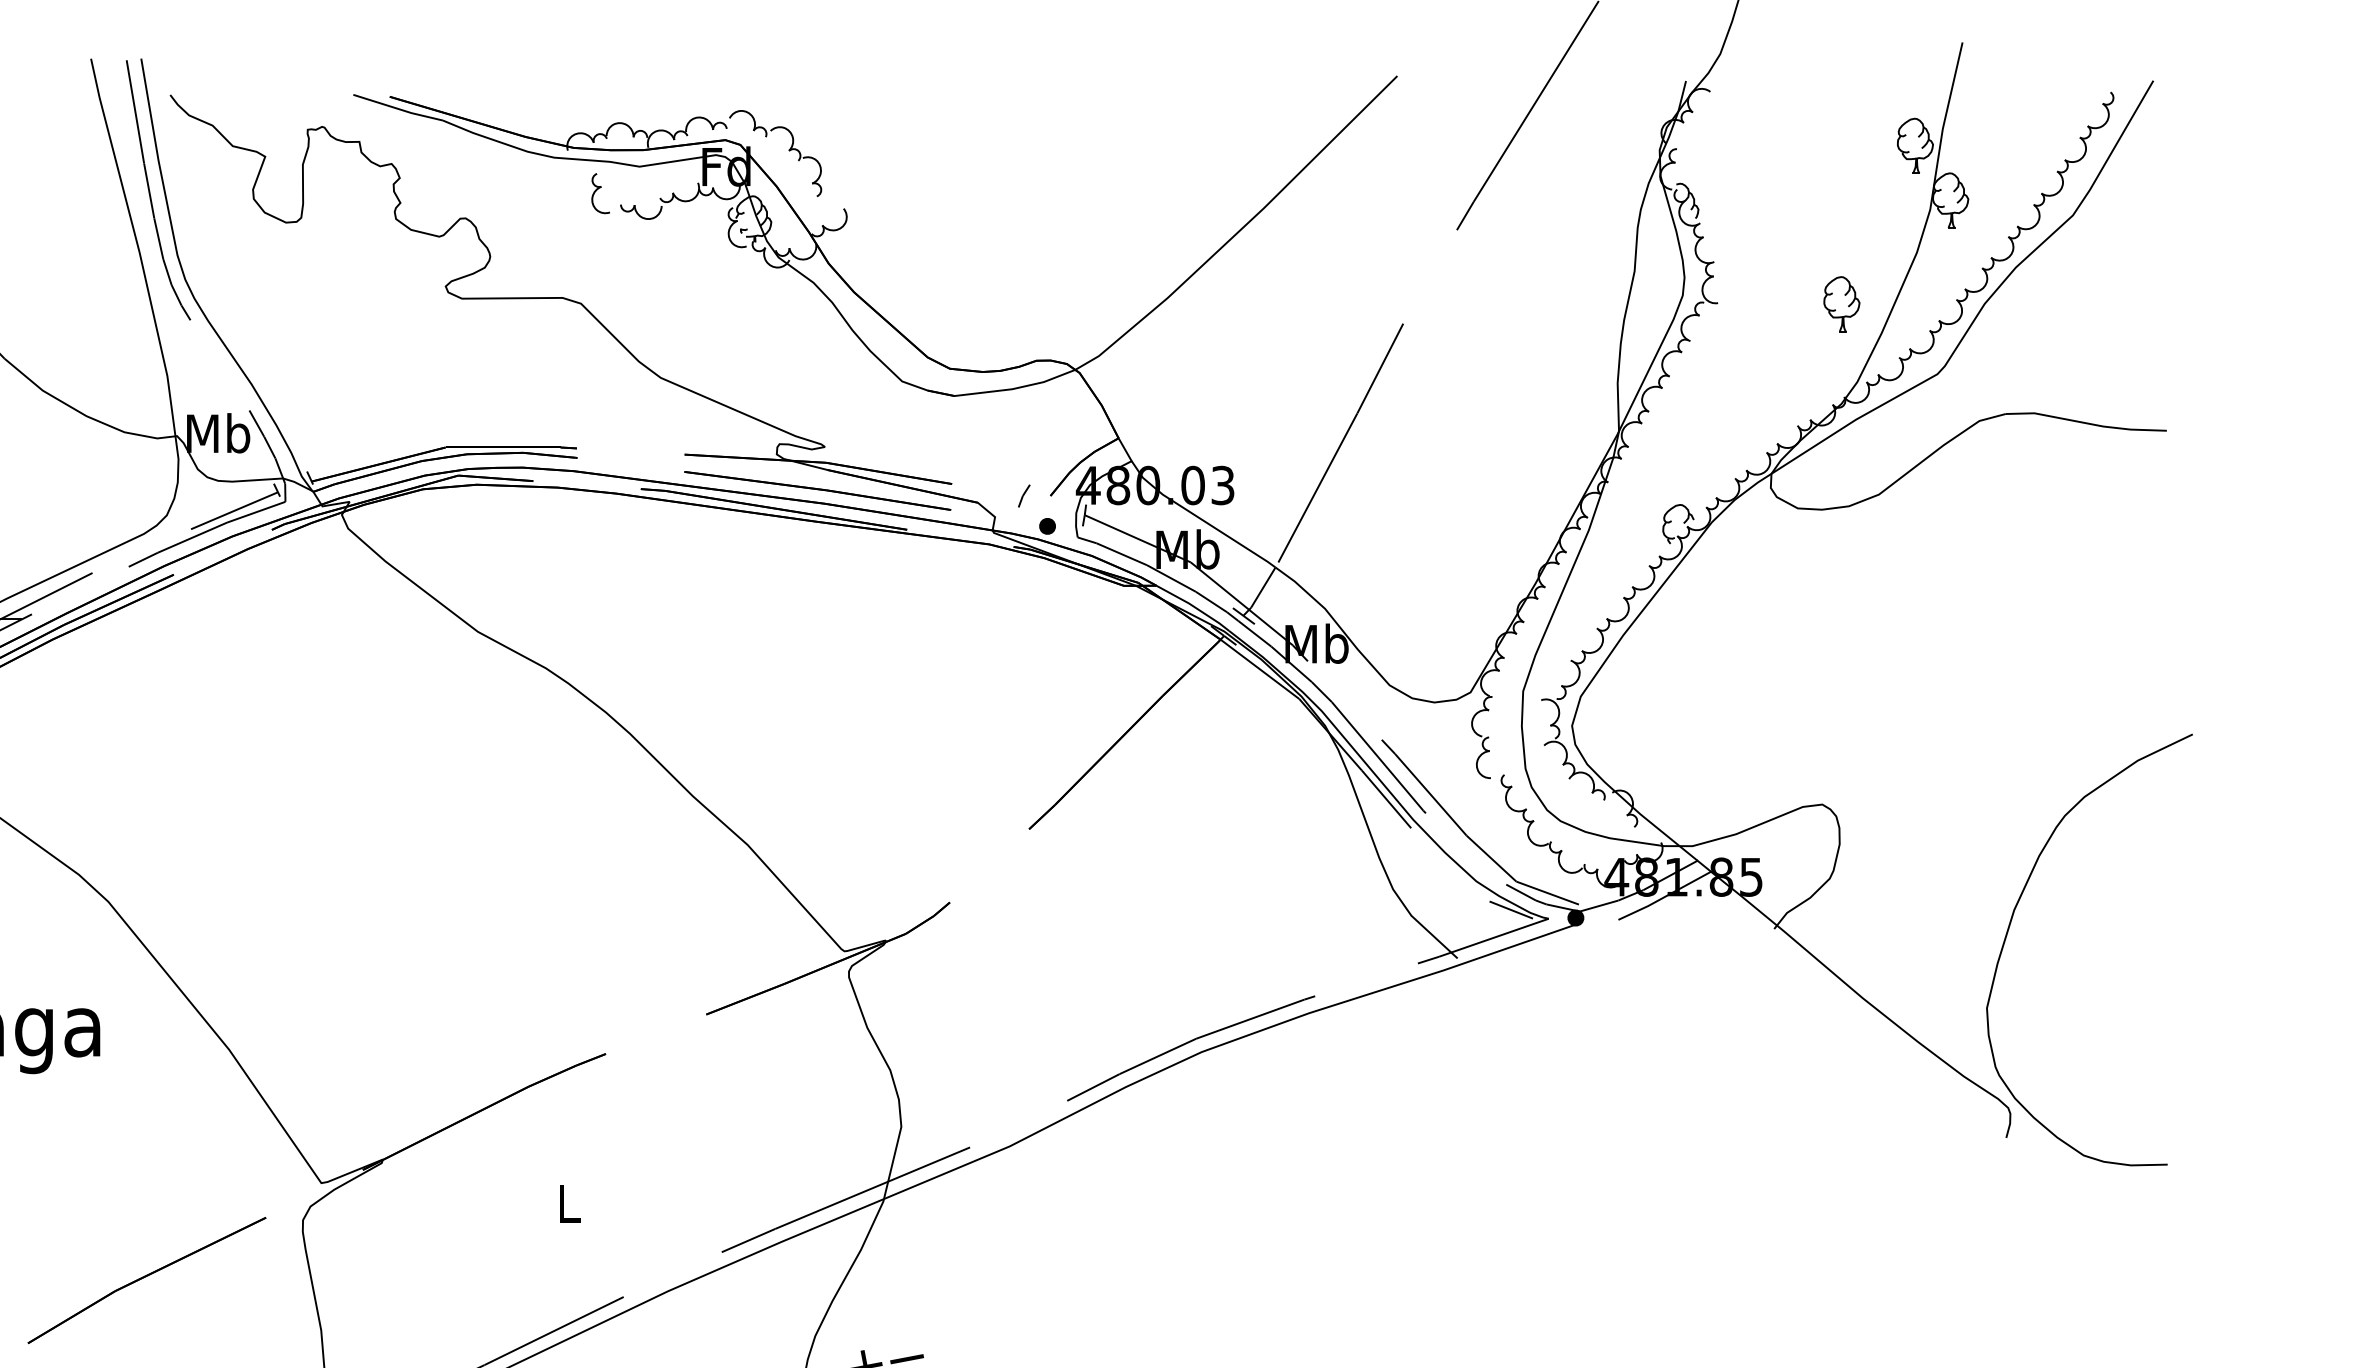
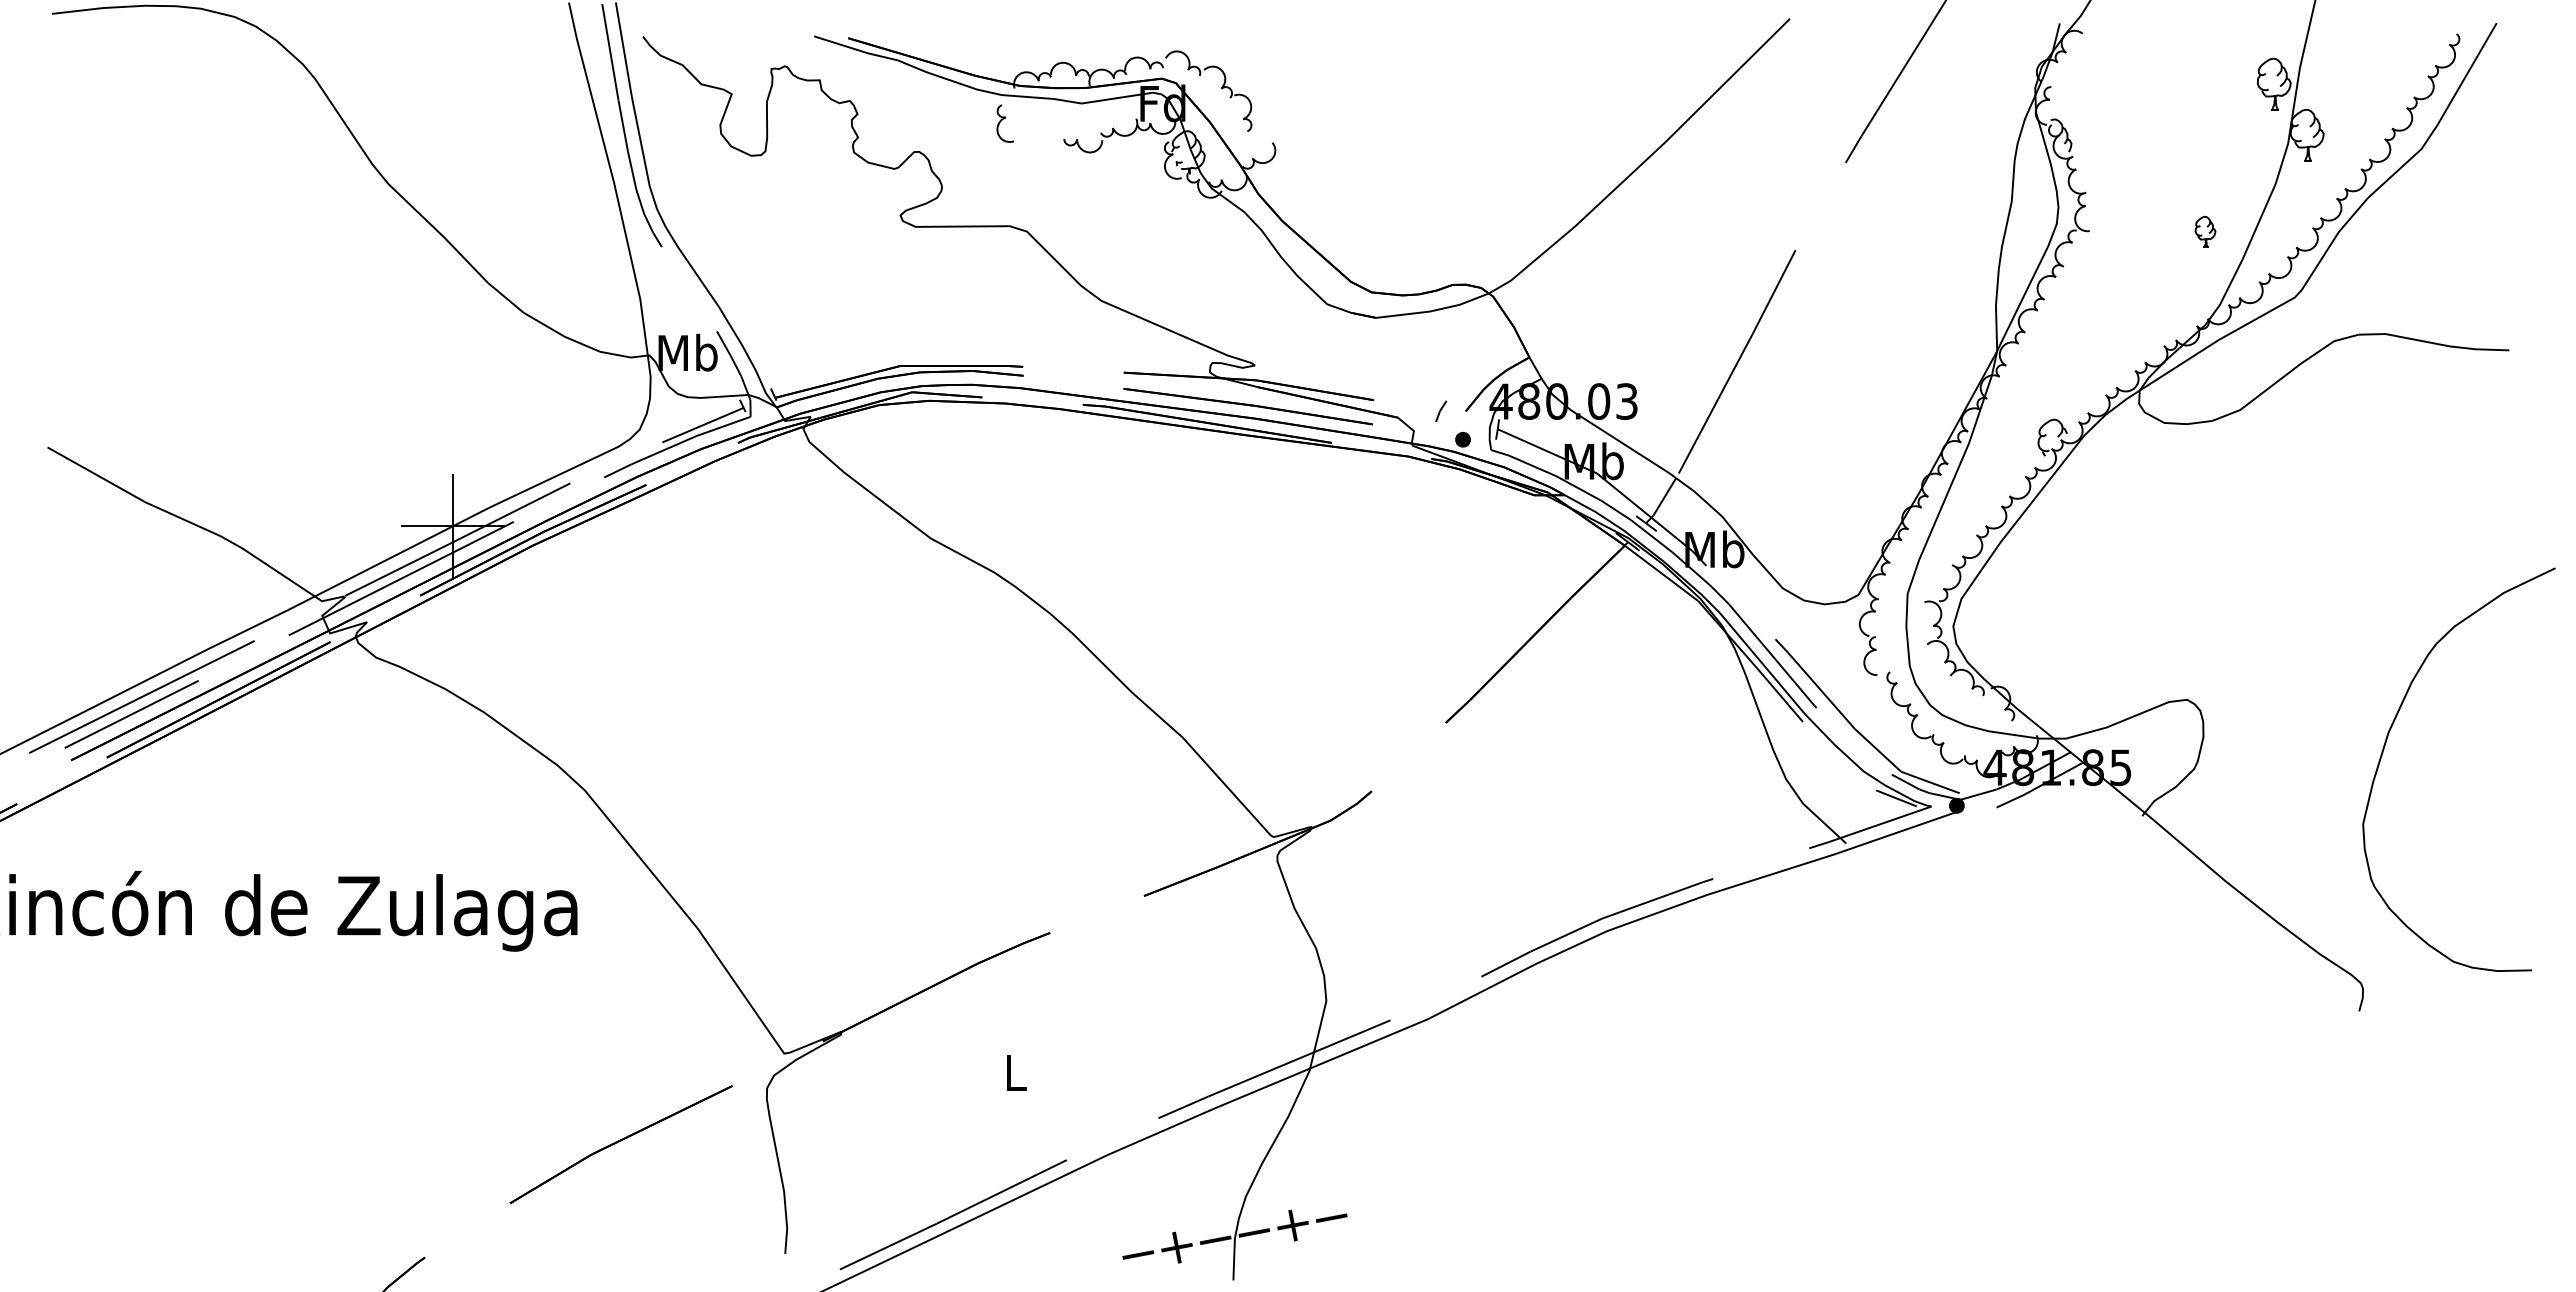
part: (599, 193) -> (1004, 123), moved
part: (1841, 303) -> (2205, 231), size x0.6
curve: (2010, 925) -> (2385, 746), moved

